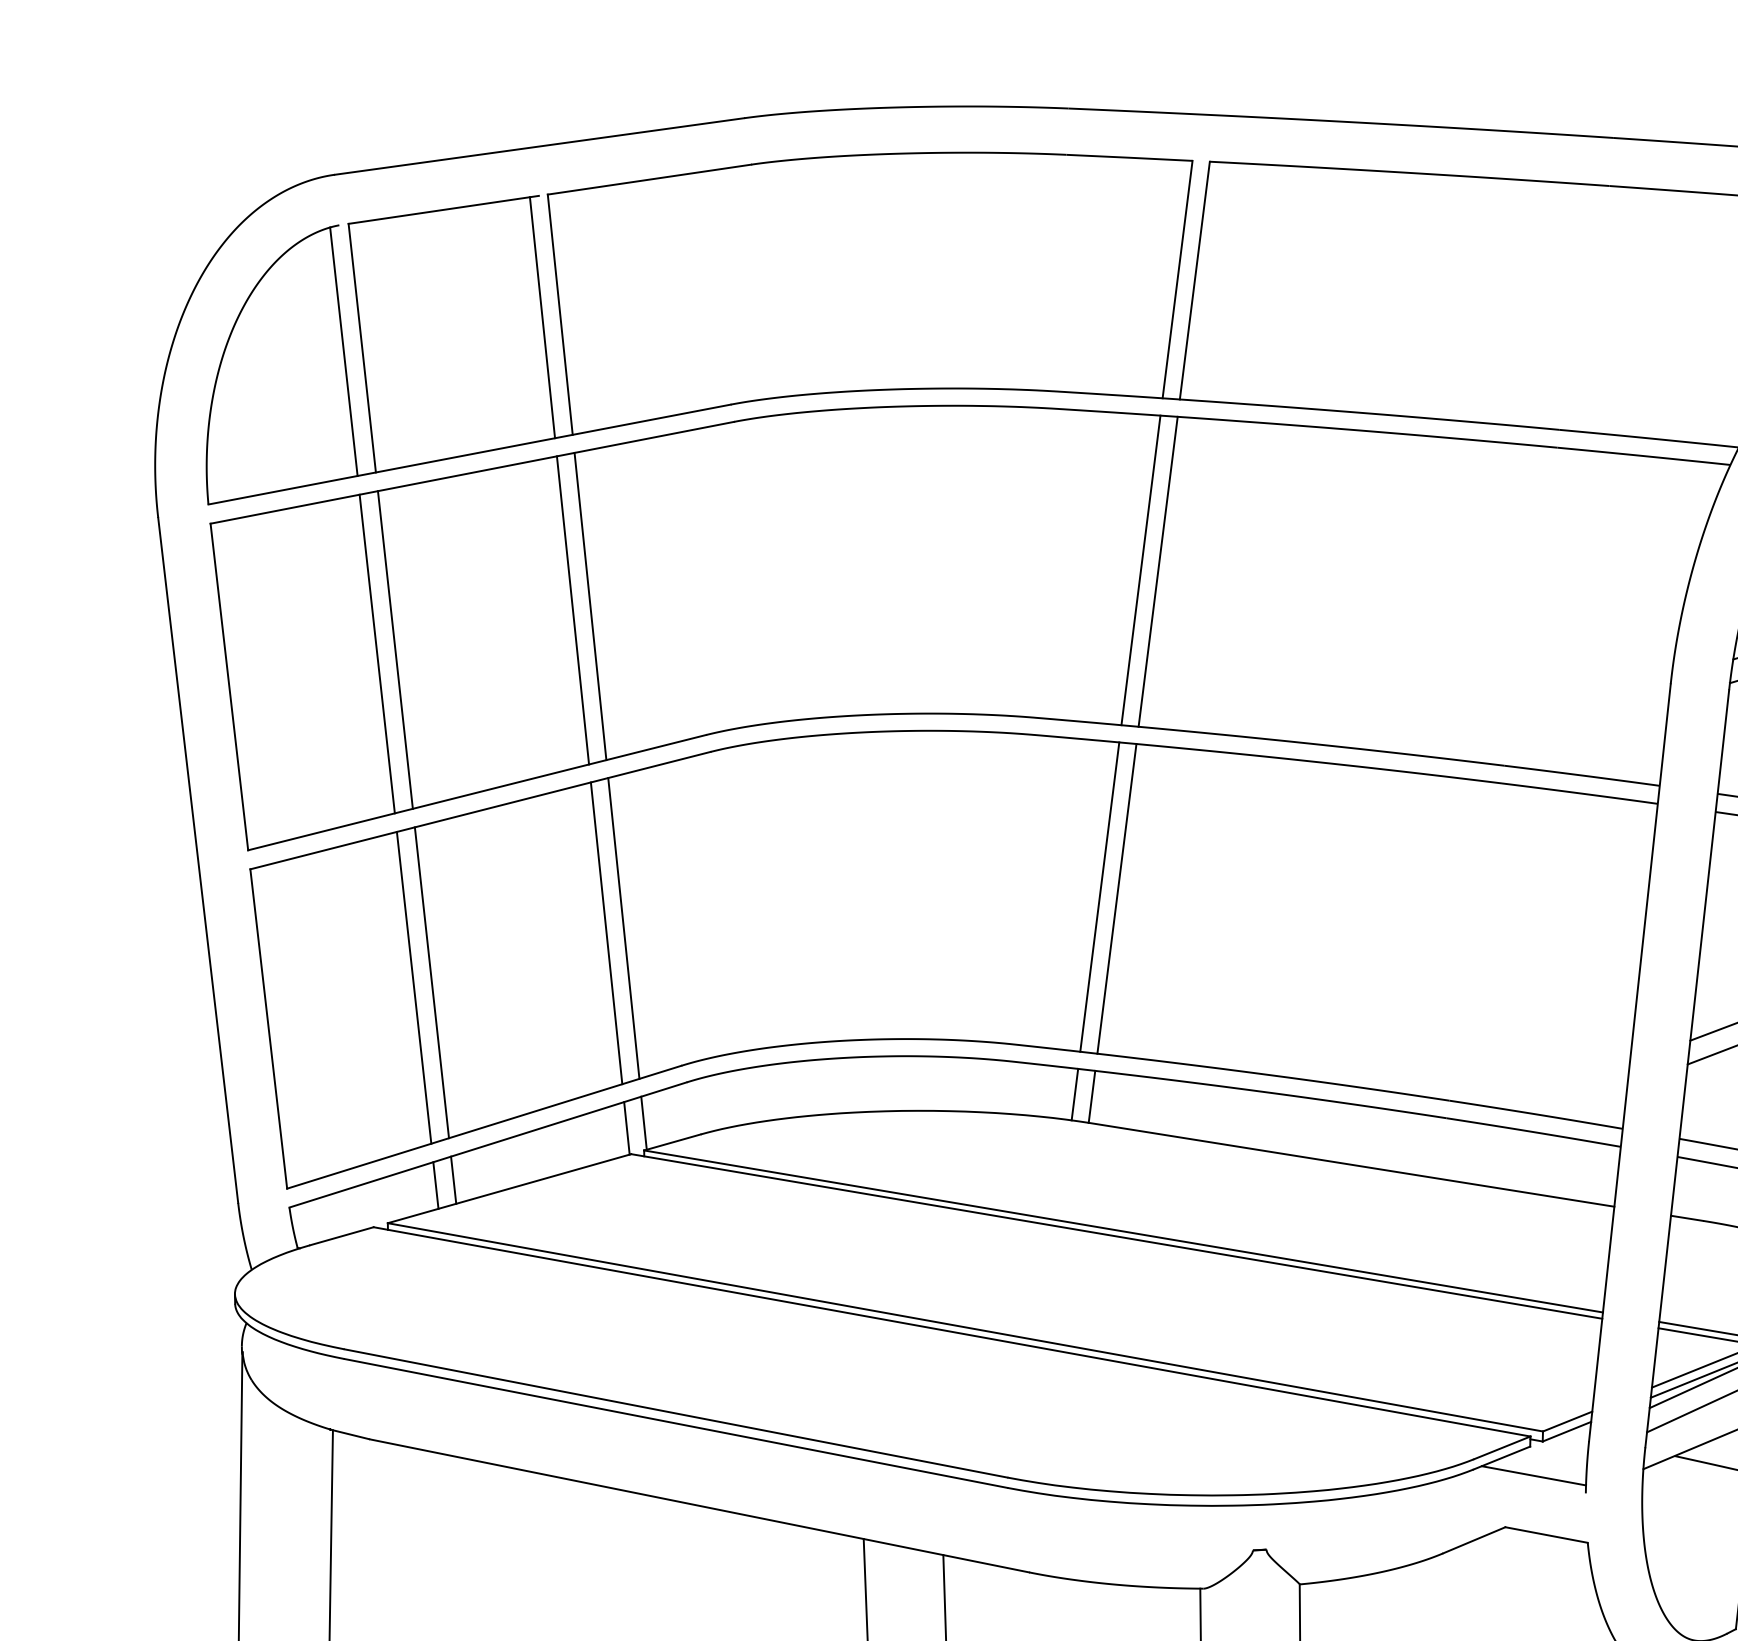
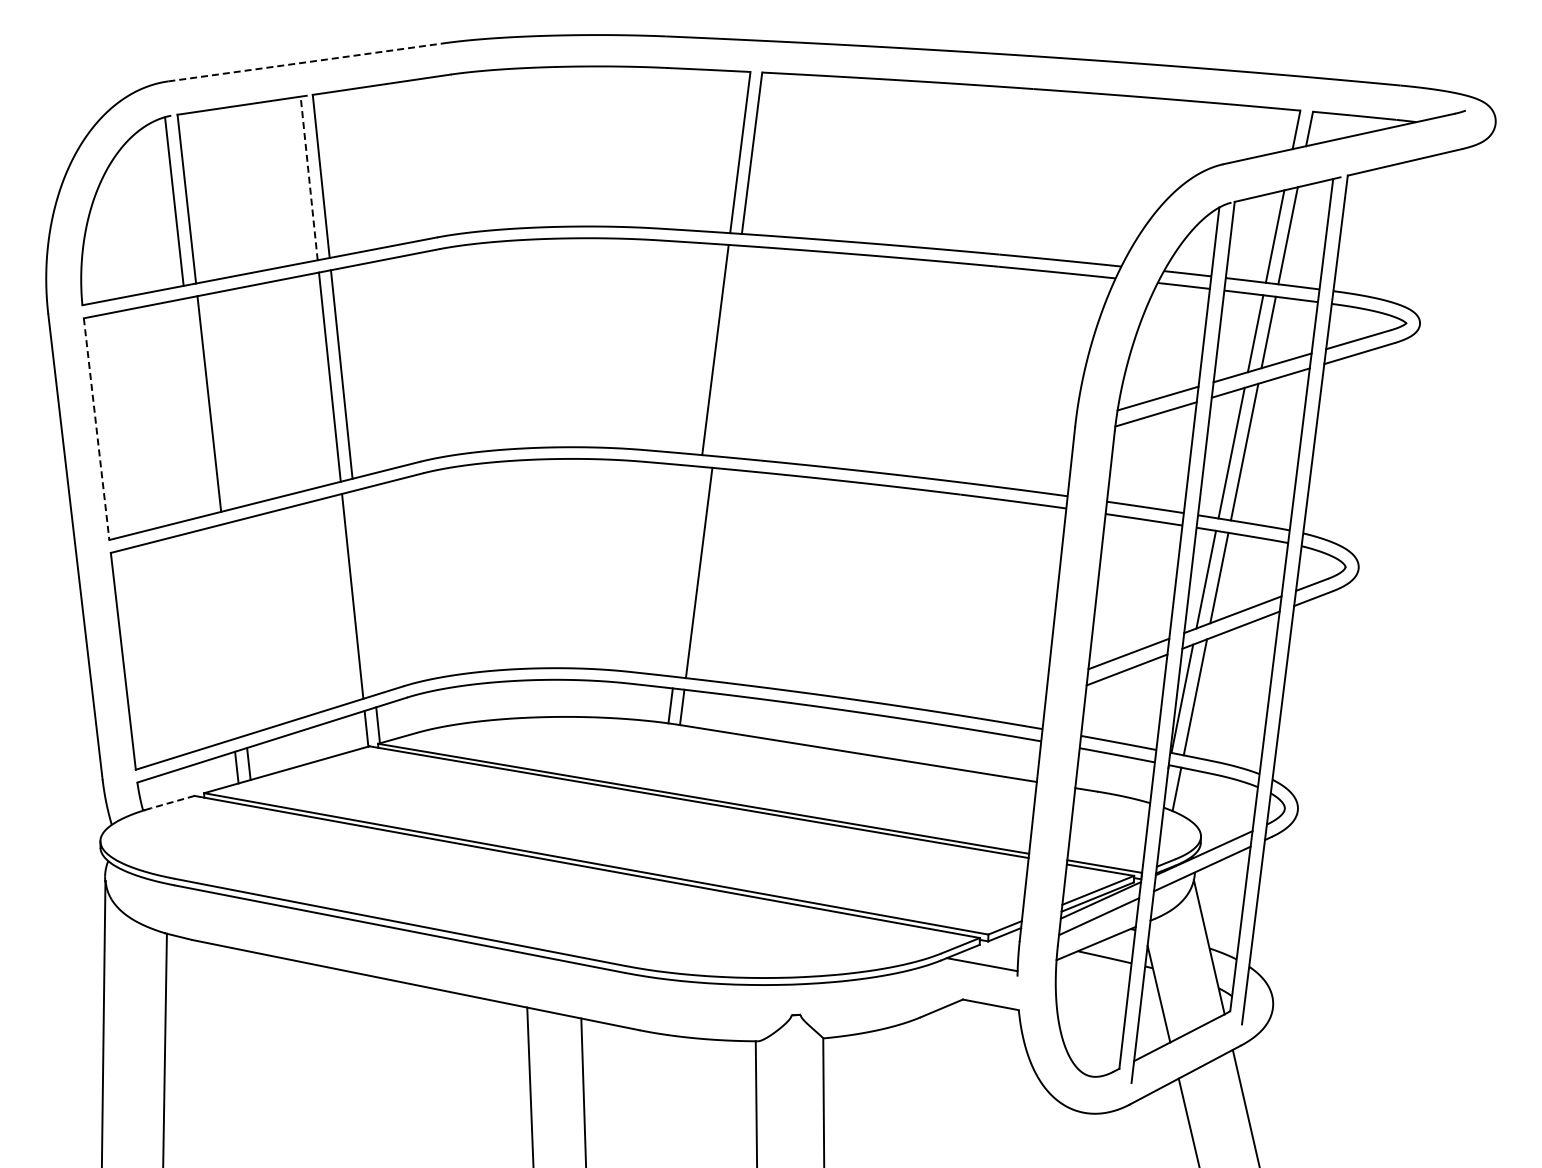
line: (540, 146) -> (307, 62), solid -> dashed
line: (542, 316) -> (309, 177), solid -> dashed
line: (1157, 571) -> (726, 350), removed
line: (376, 653) -> (196, 406), removed
line: (229, 687) -> (96, 429), solid -> dashed
line: (1099, 896) -> (687, 571), removed
line: (623, 927) -> (364, 592), removed
line: (431, 982) -> (233, 629), removed
line: (413, 987) -> (221, 633), removed
line: (341, 1236) -> (172, 802), solid -> dashed

